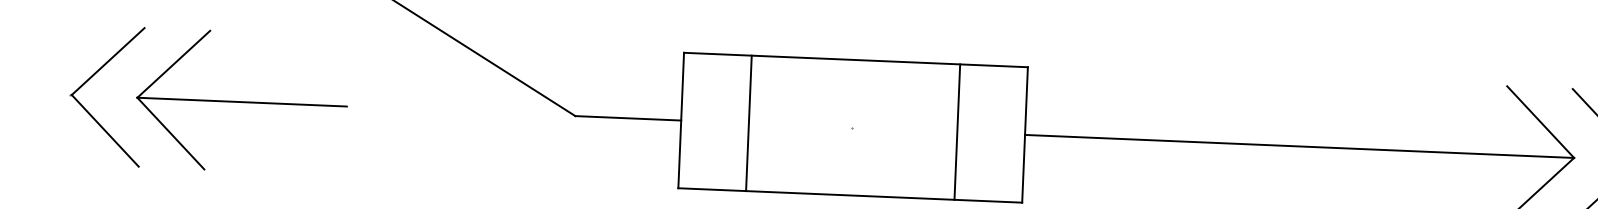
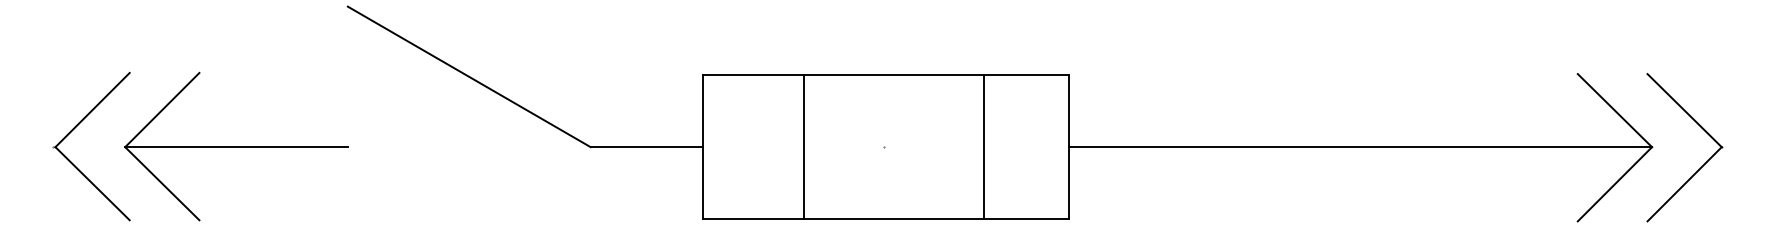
line: (749, 123) -> (804, 147), moved
line: (957, 132) -> (983, 147), moved

